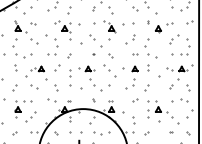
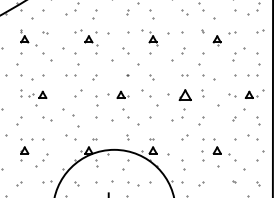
part: (37, 68) -> (37, 94), moved
part: (134, 68) -> (184, 94), size x1.6
part: (55, 87) -> (76, 120), size x1.6

